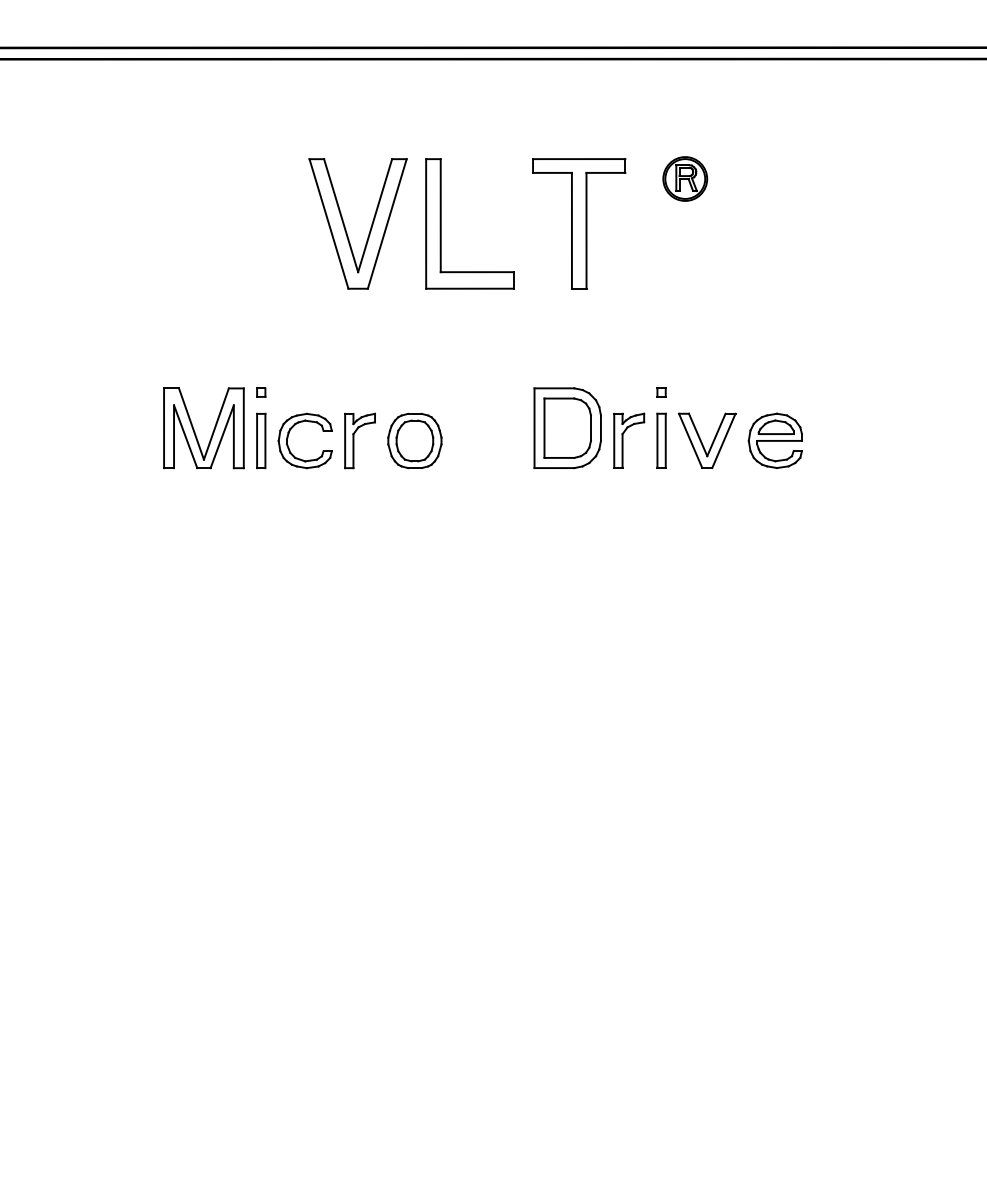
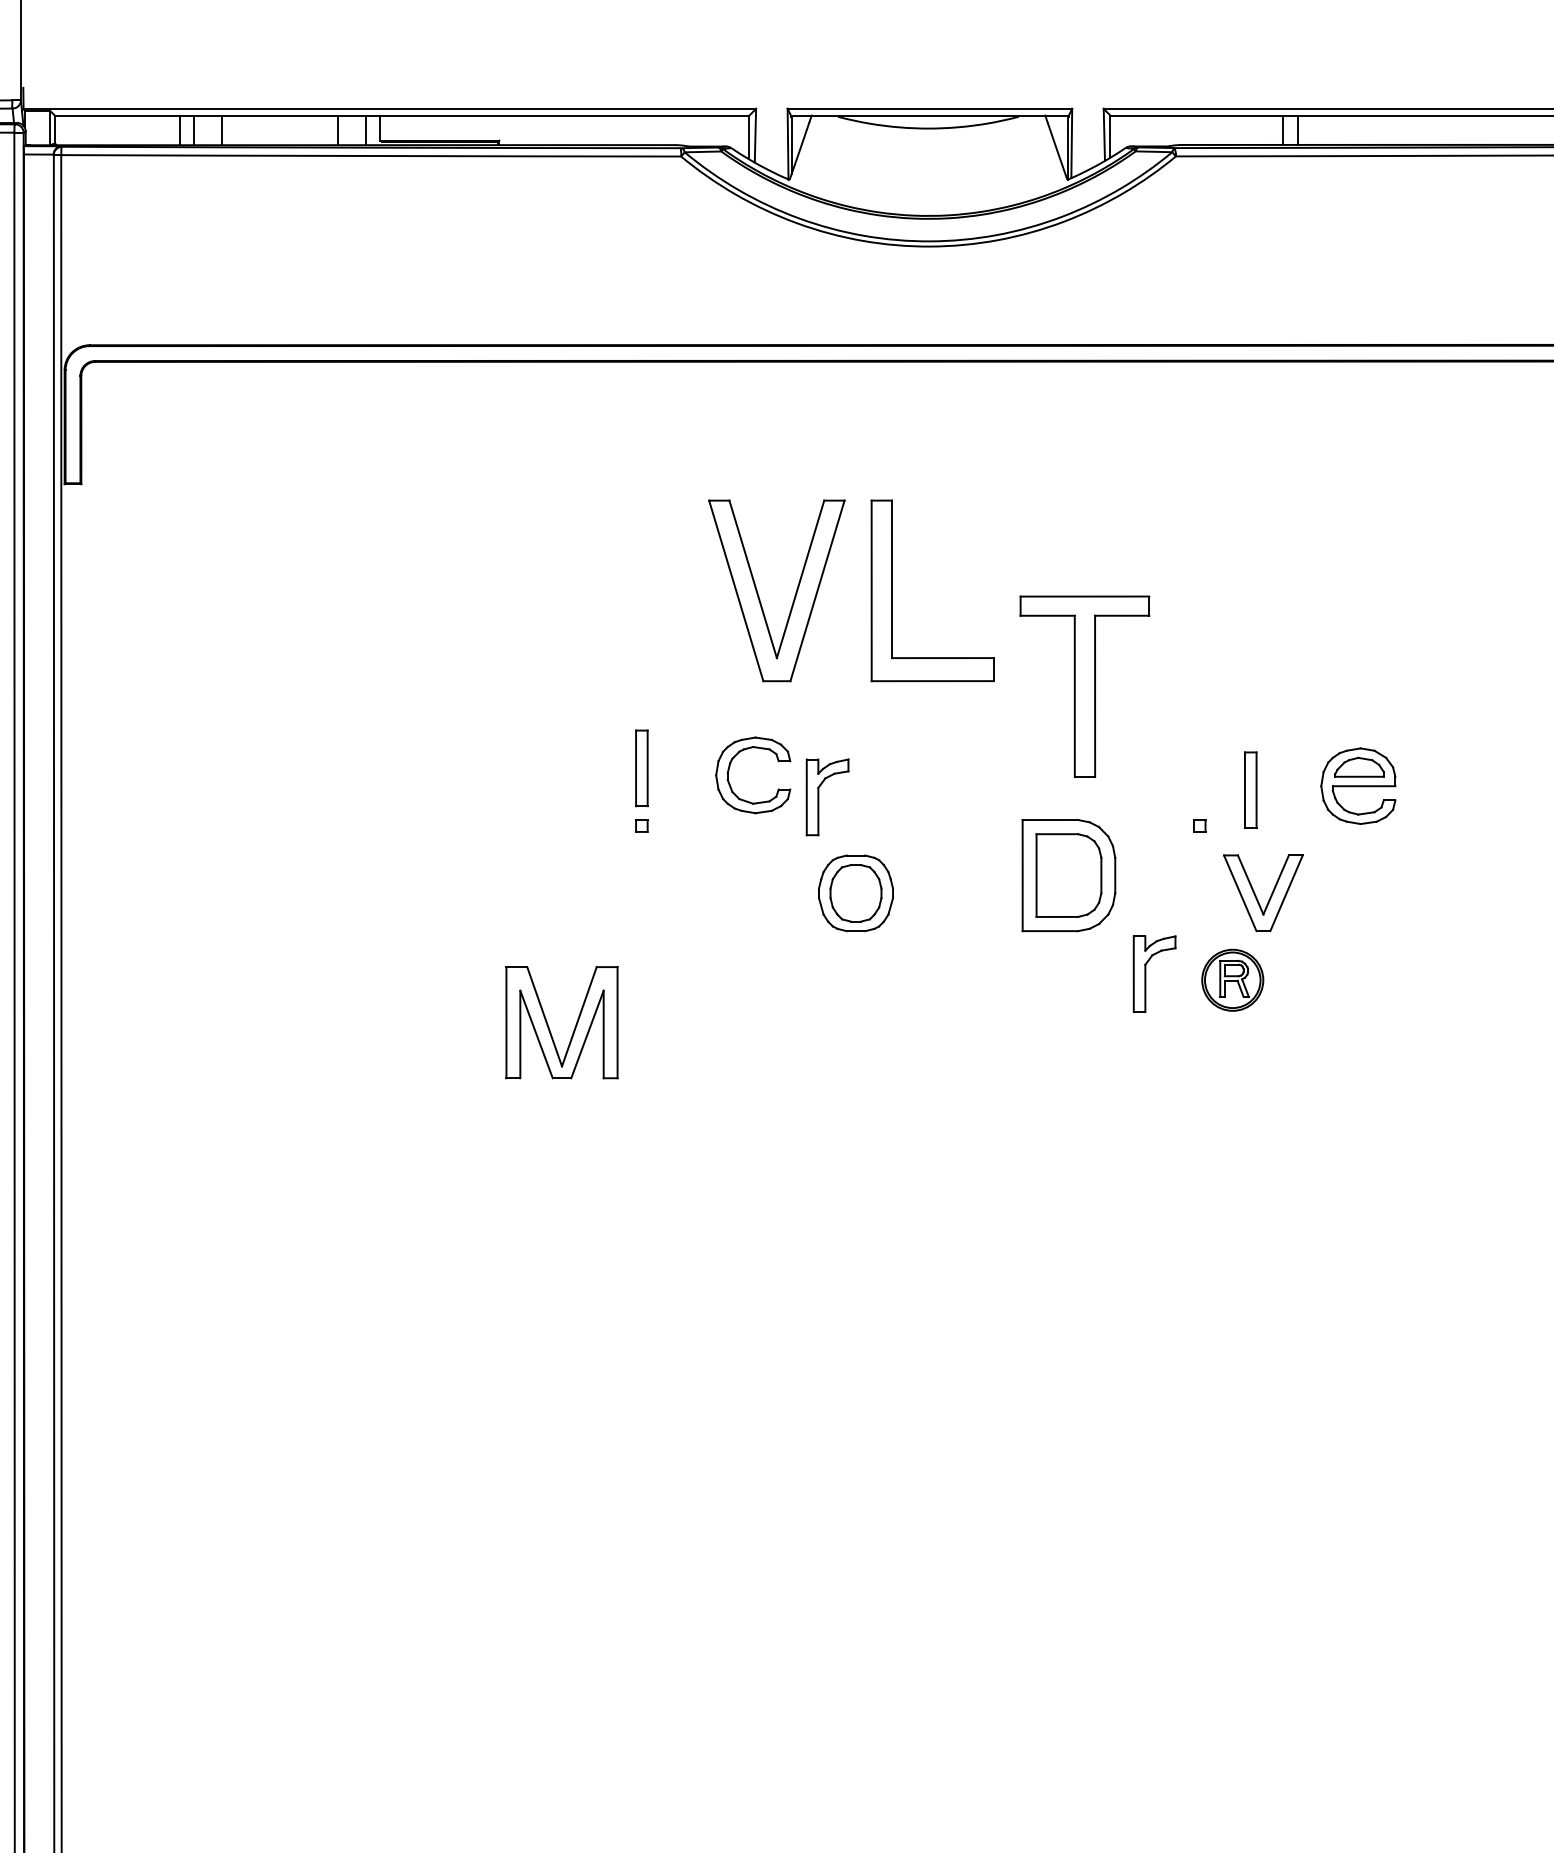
part: (685, 178) -> (1232, 979), moved
part: (578, 223) -> (1084, 686), moved
part: (194, 431) -> (549, 1027), moved
part: (288, 438) -> (729, 771), moved
part: (623, 440) -> (1146, 973), moved
part: (661, 440) -> (1250, 789), moved
part: (775, 440) -> (1358, 785), moved
part: (260, 441) -> (641, 768), moved
part: (354, 441) -> (819, 797), moved

